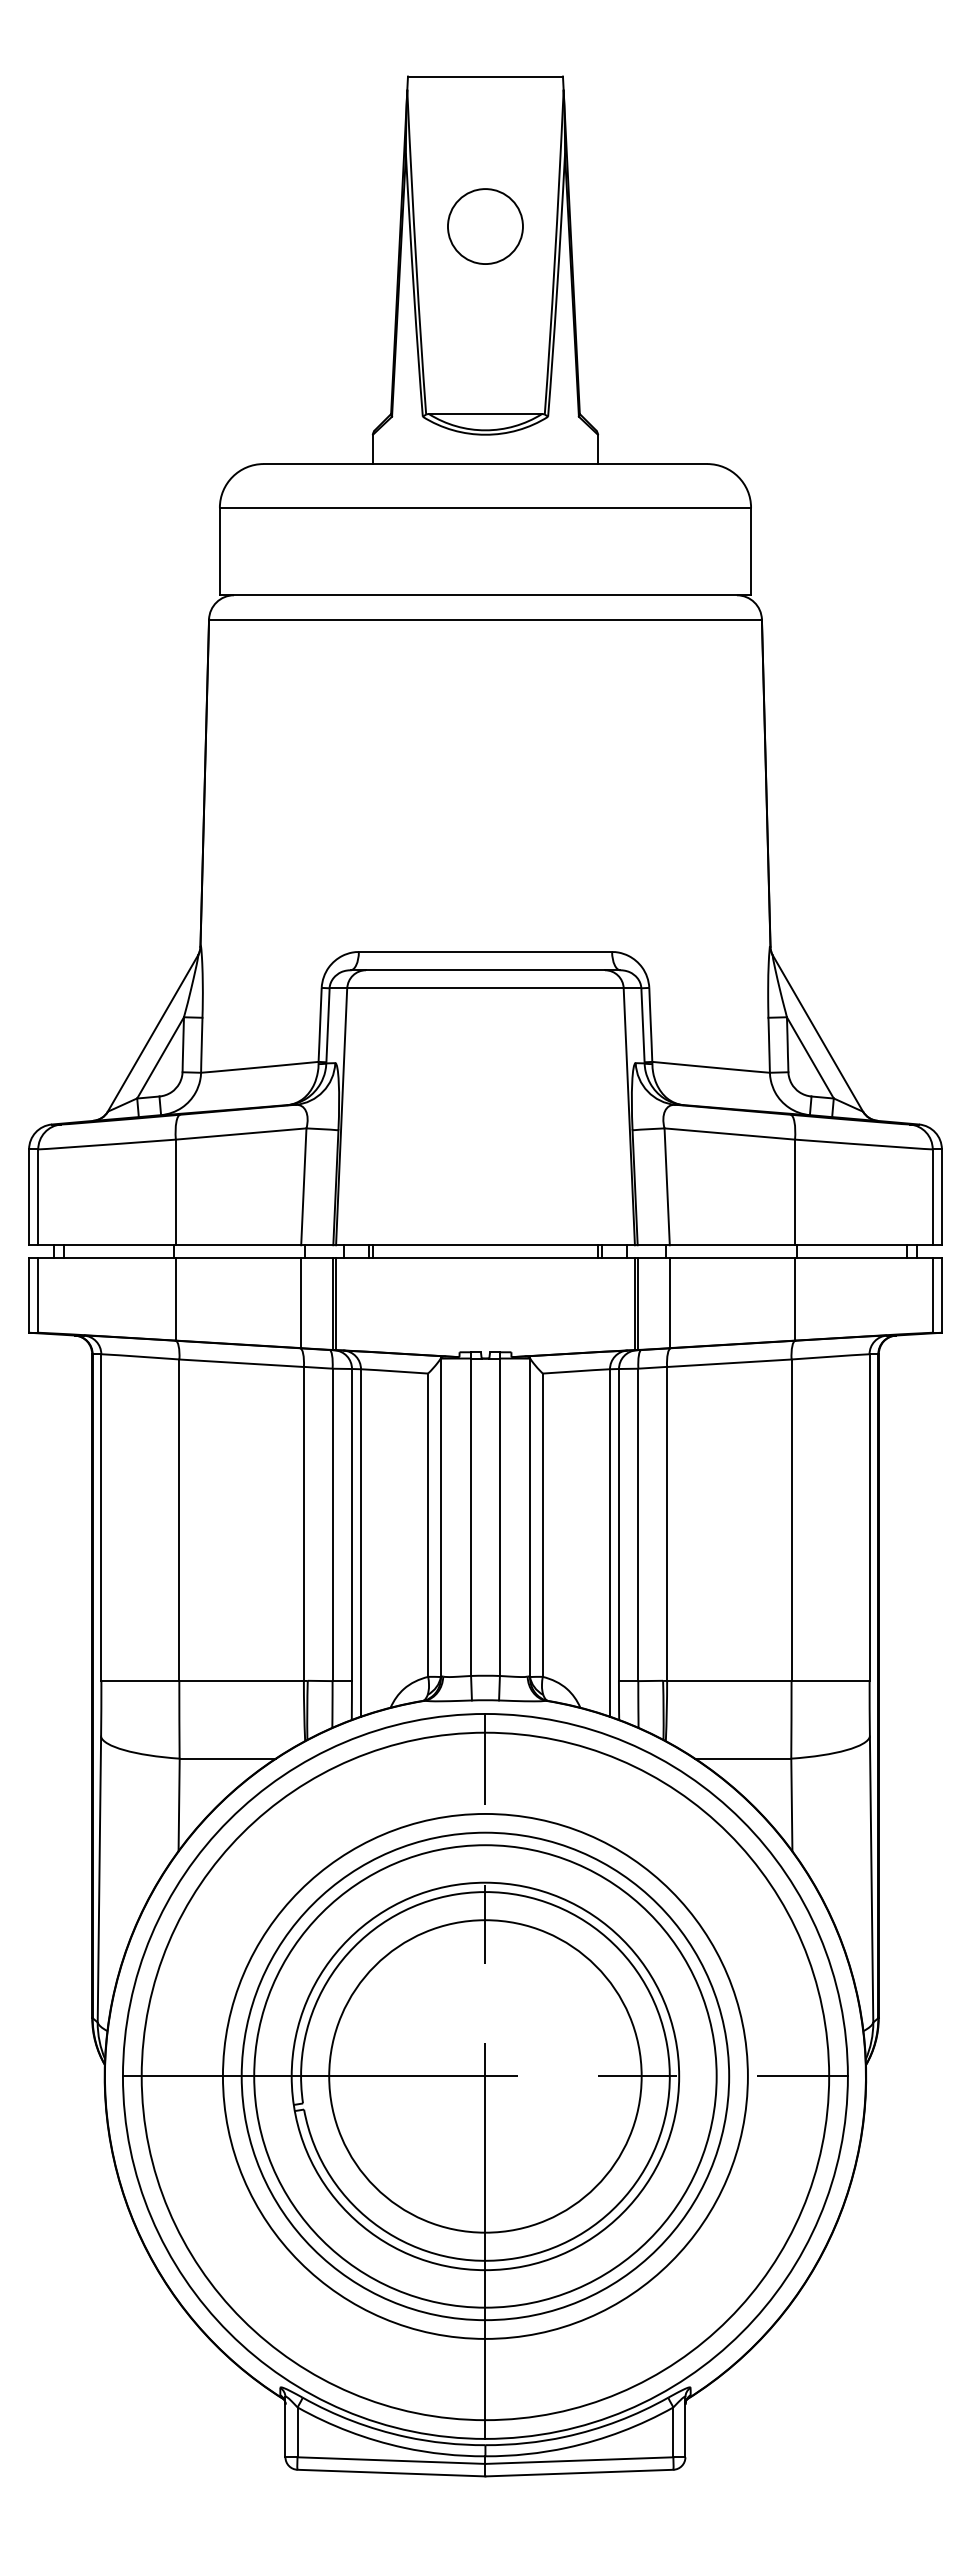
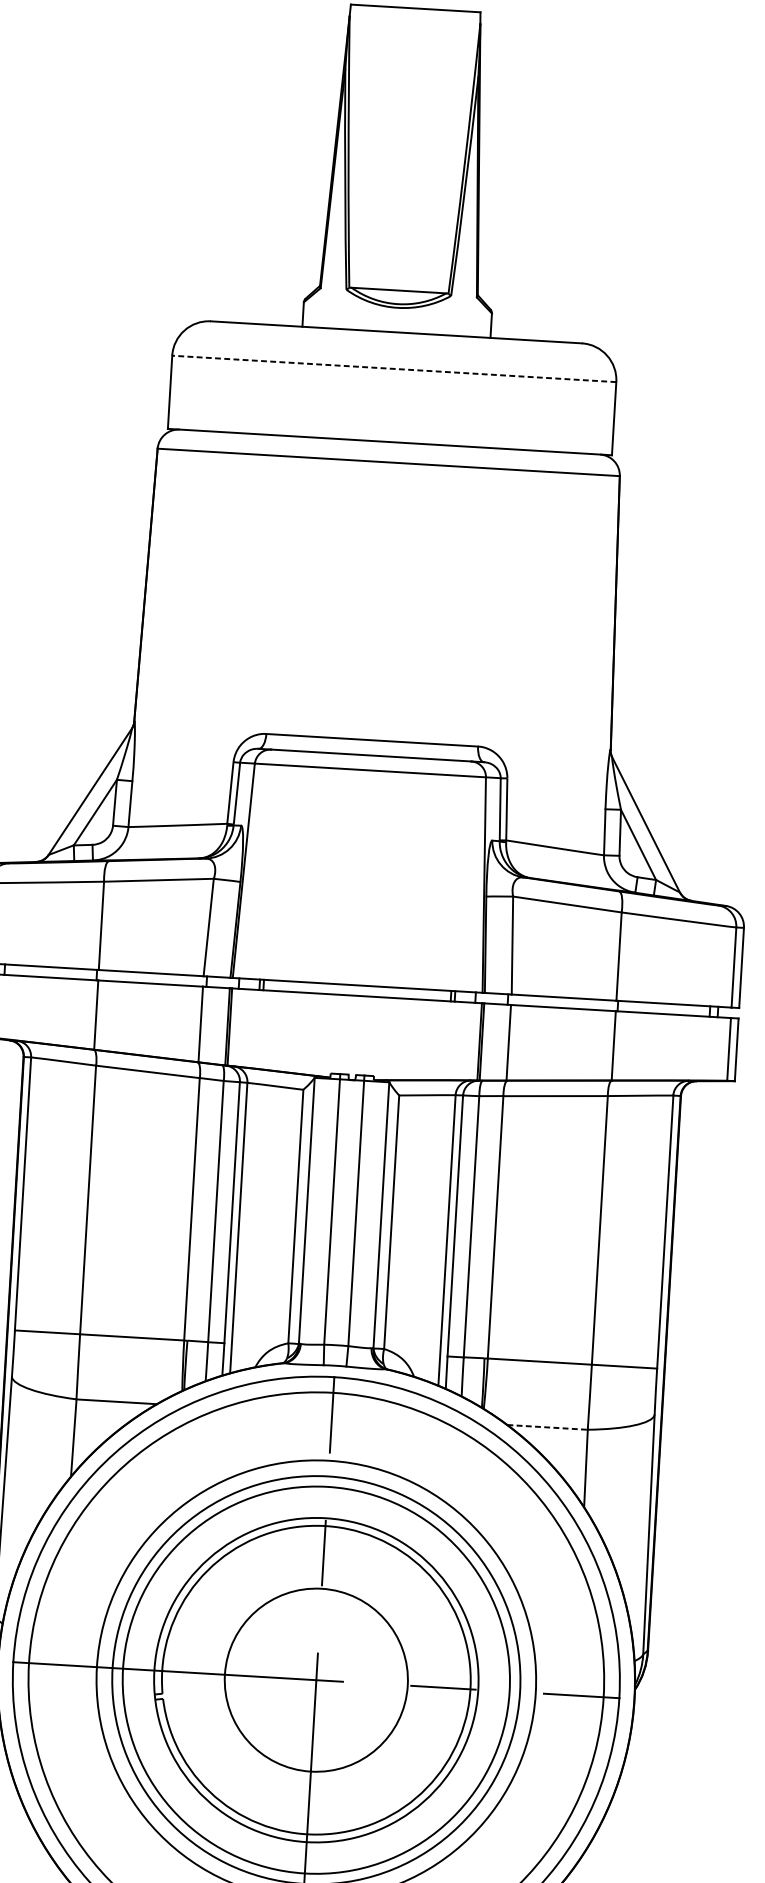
circle: (485, 226) -> (408, 133), removed
line: (485, 507) -> (394, 368), solid -> dashed
line: (743, 1758) -> (547, 1427), solid -> dashed
circle: (485, 2076) -> (316, 1680), size x0.7

